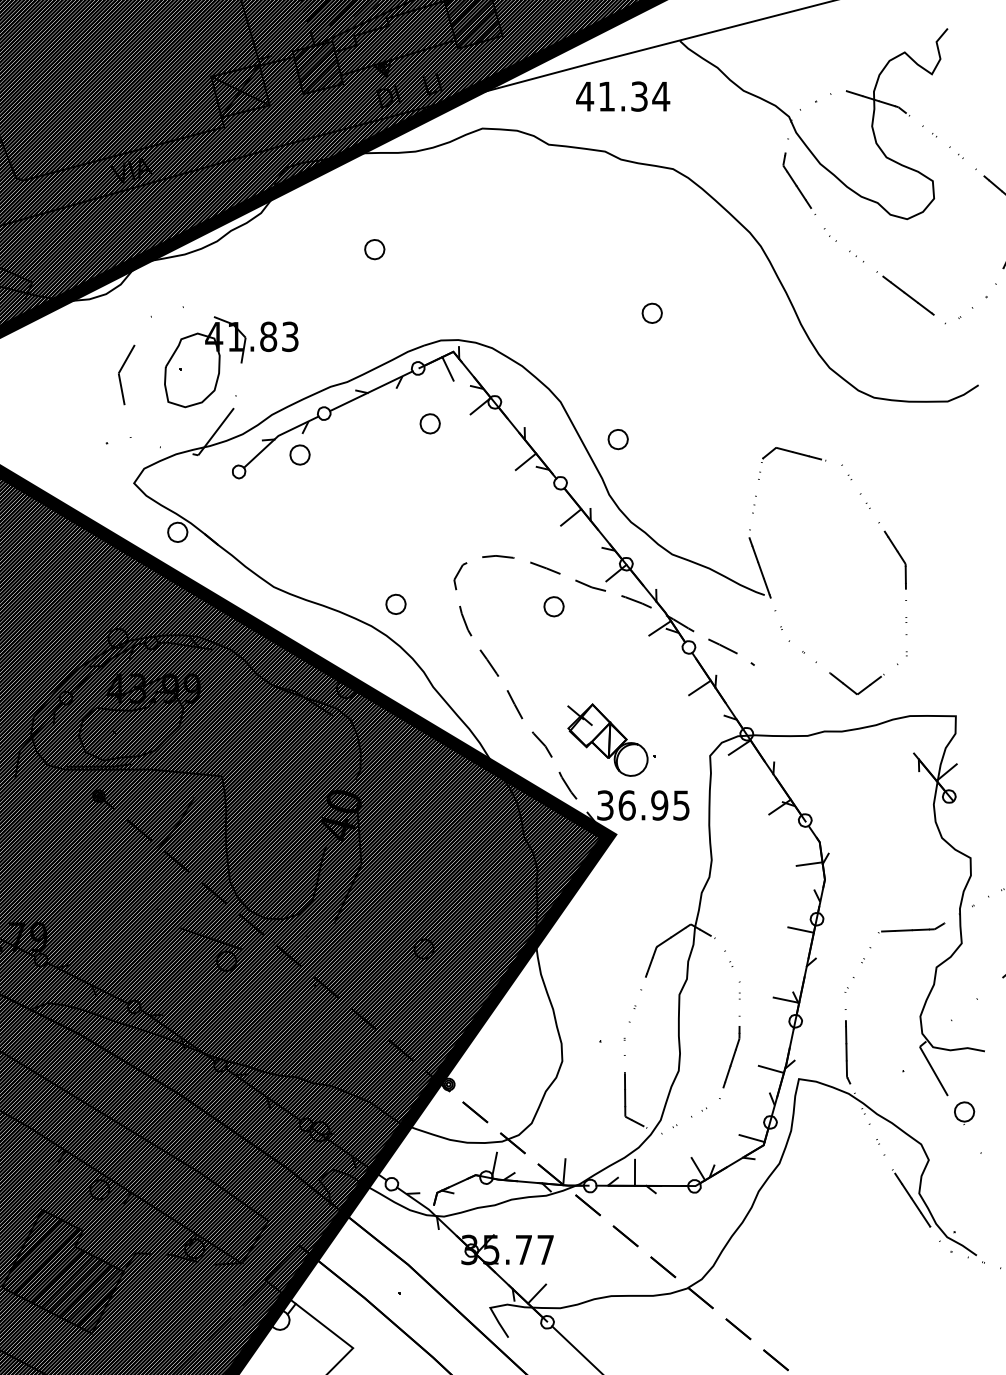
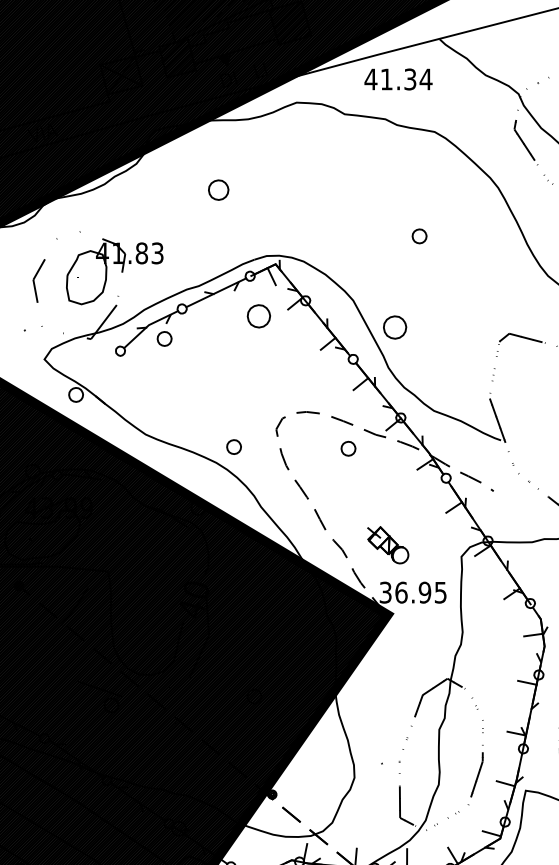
part: (374, 249) -> (218, 190), size x1.4
part: (429, 423) -> (258, 316), size x1.6
part: (617, 439) -> (394, 327), size x1.6
part: (611, 739) -> (390, 544), size x0.7

